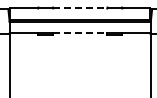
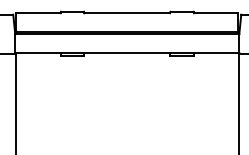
line: (80, 8) -> (127, 13), dashed -> solid
line: (80, 33) -> (127, 52), dashed -> solid

